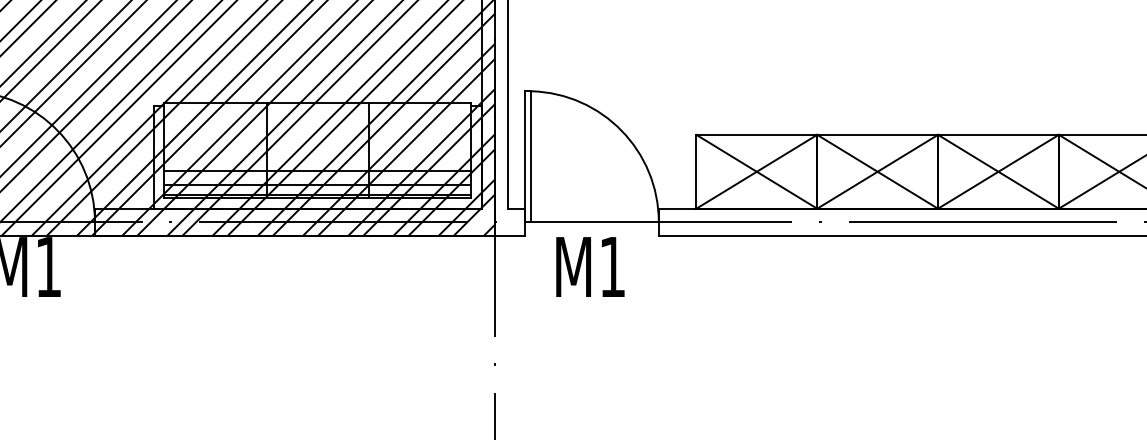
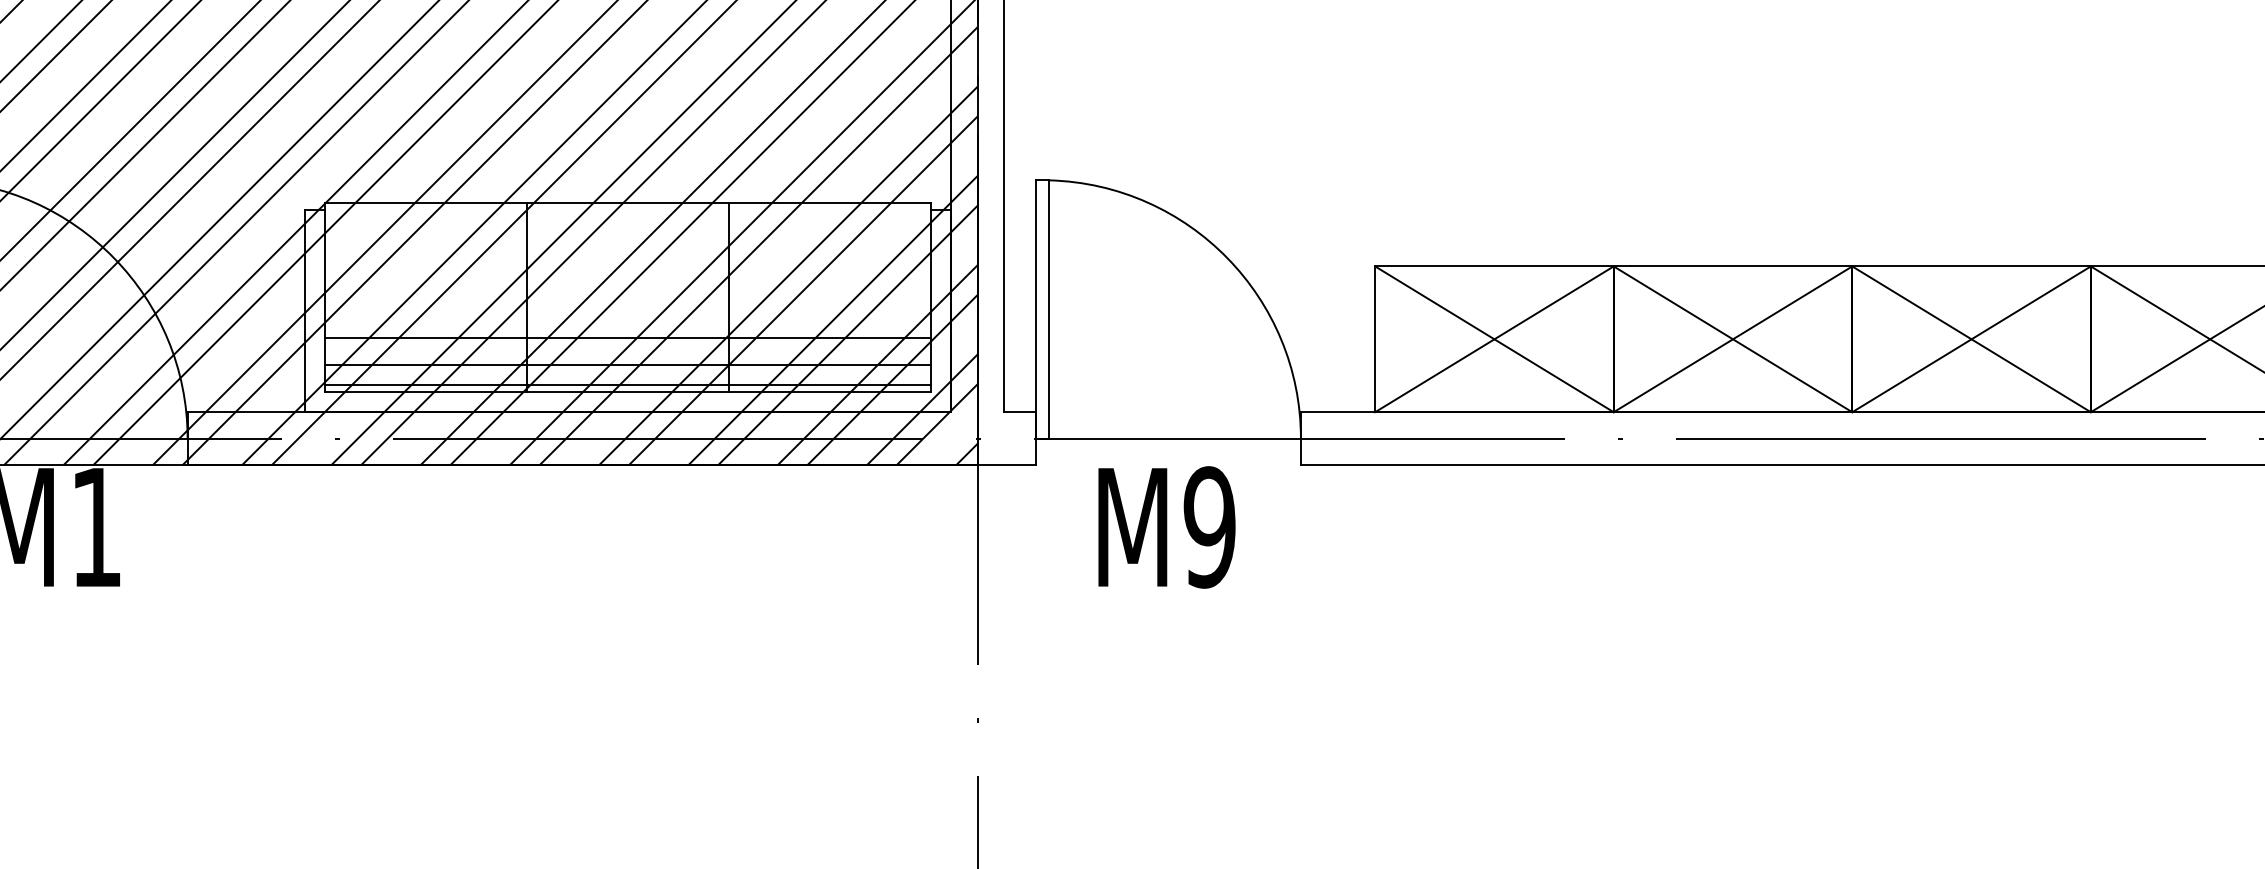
text: (612, 267) -> (1209, 528), M1 -> M9

